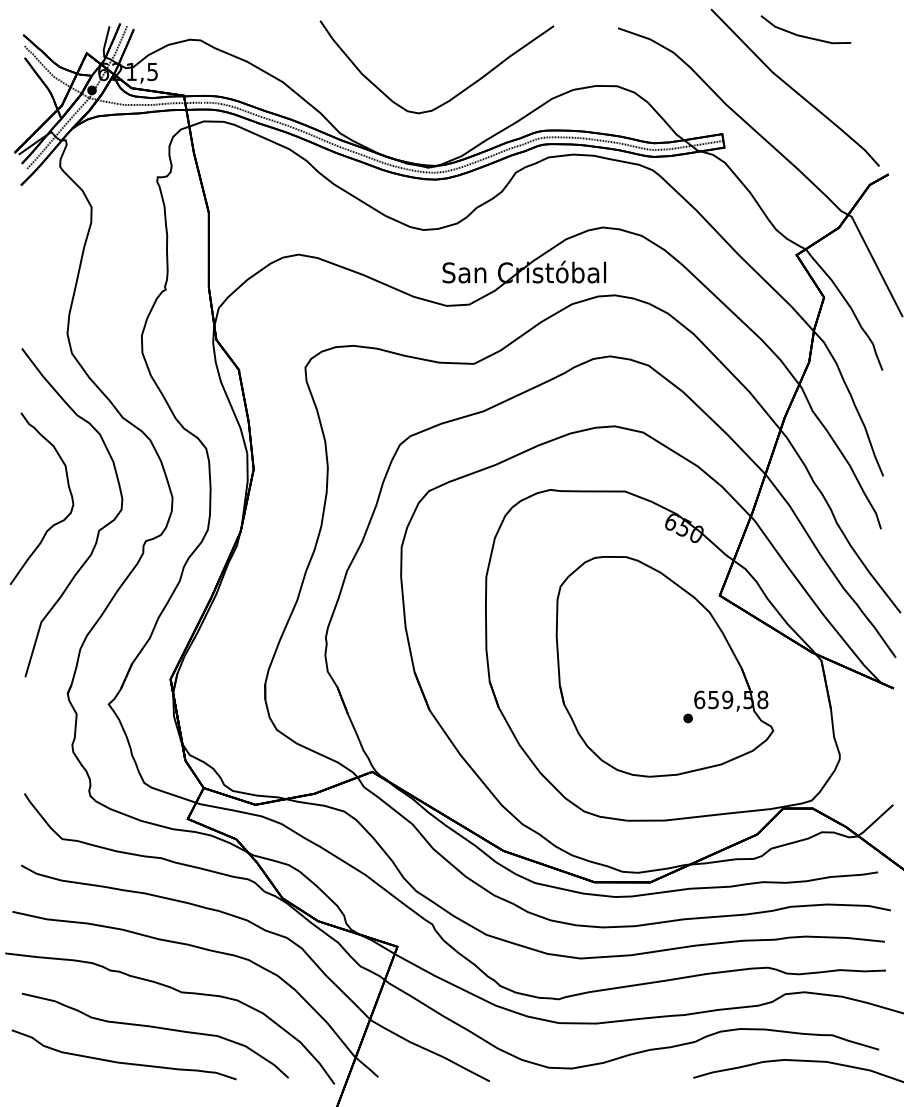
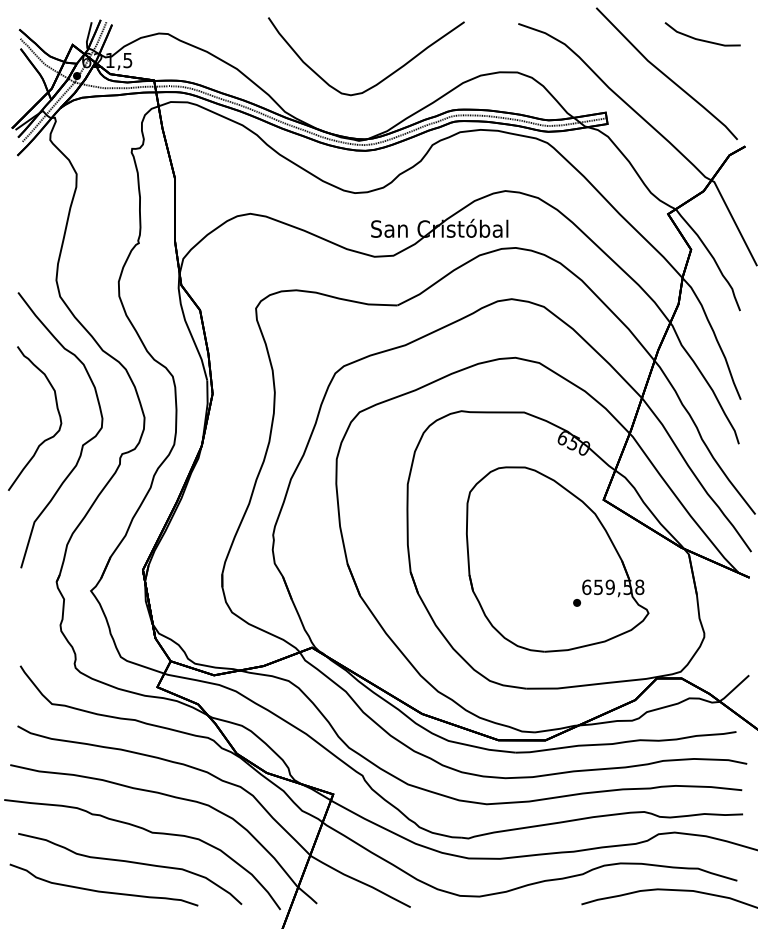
part: (803, 35) -> (700, 39), moved

